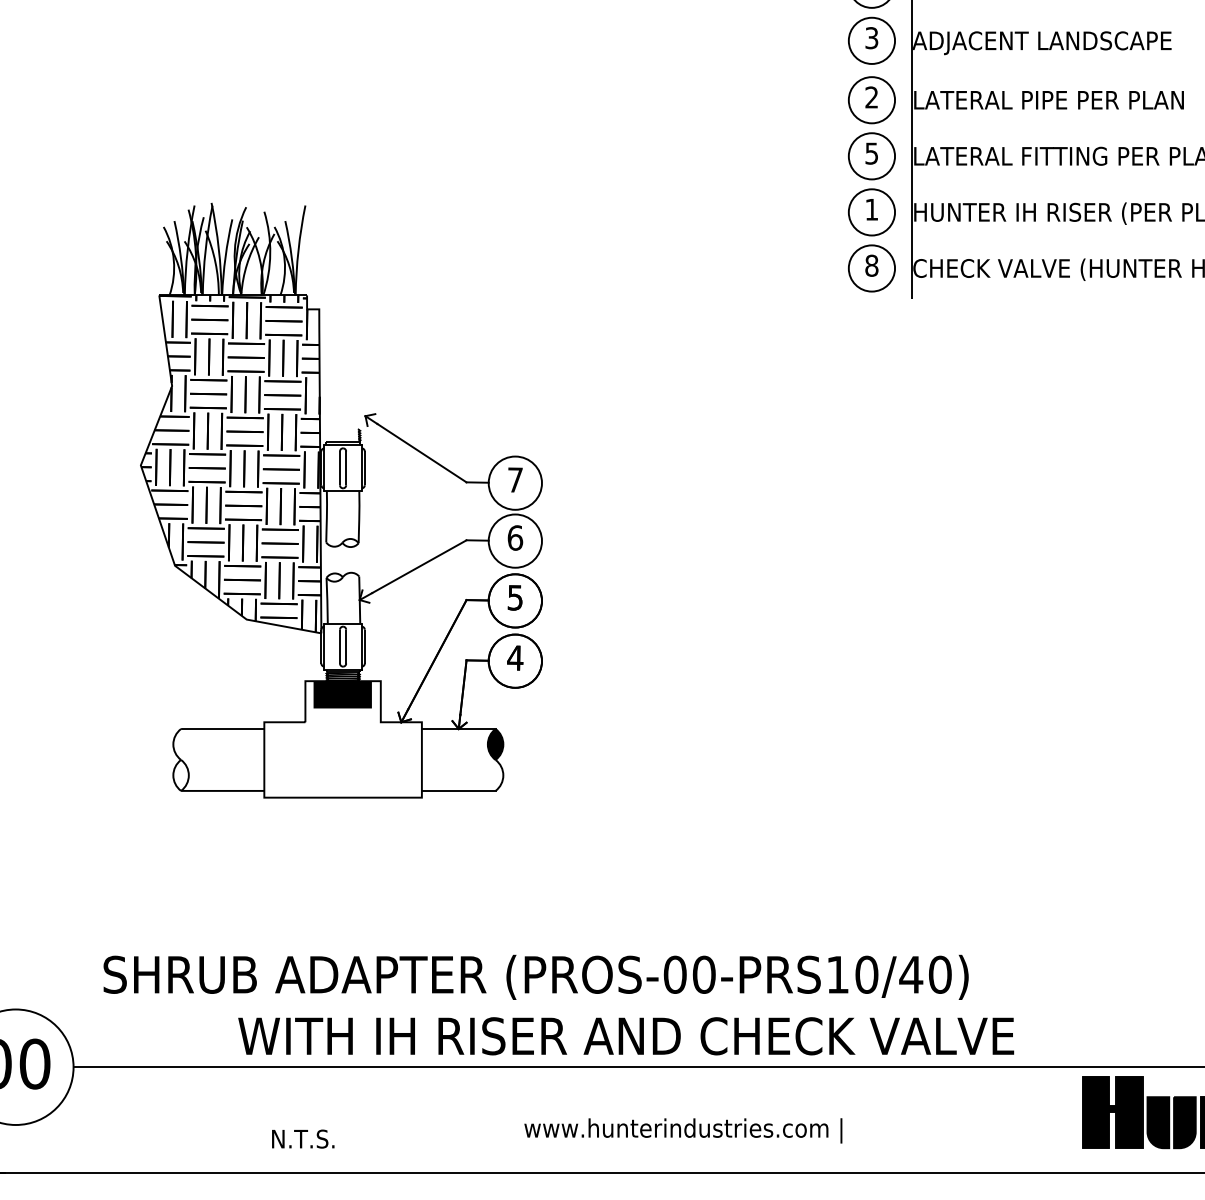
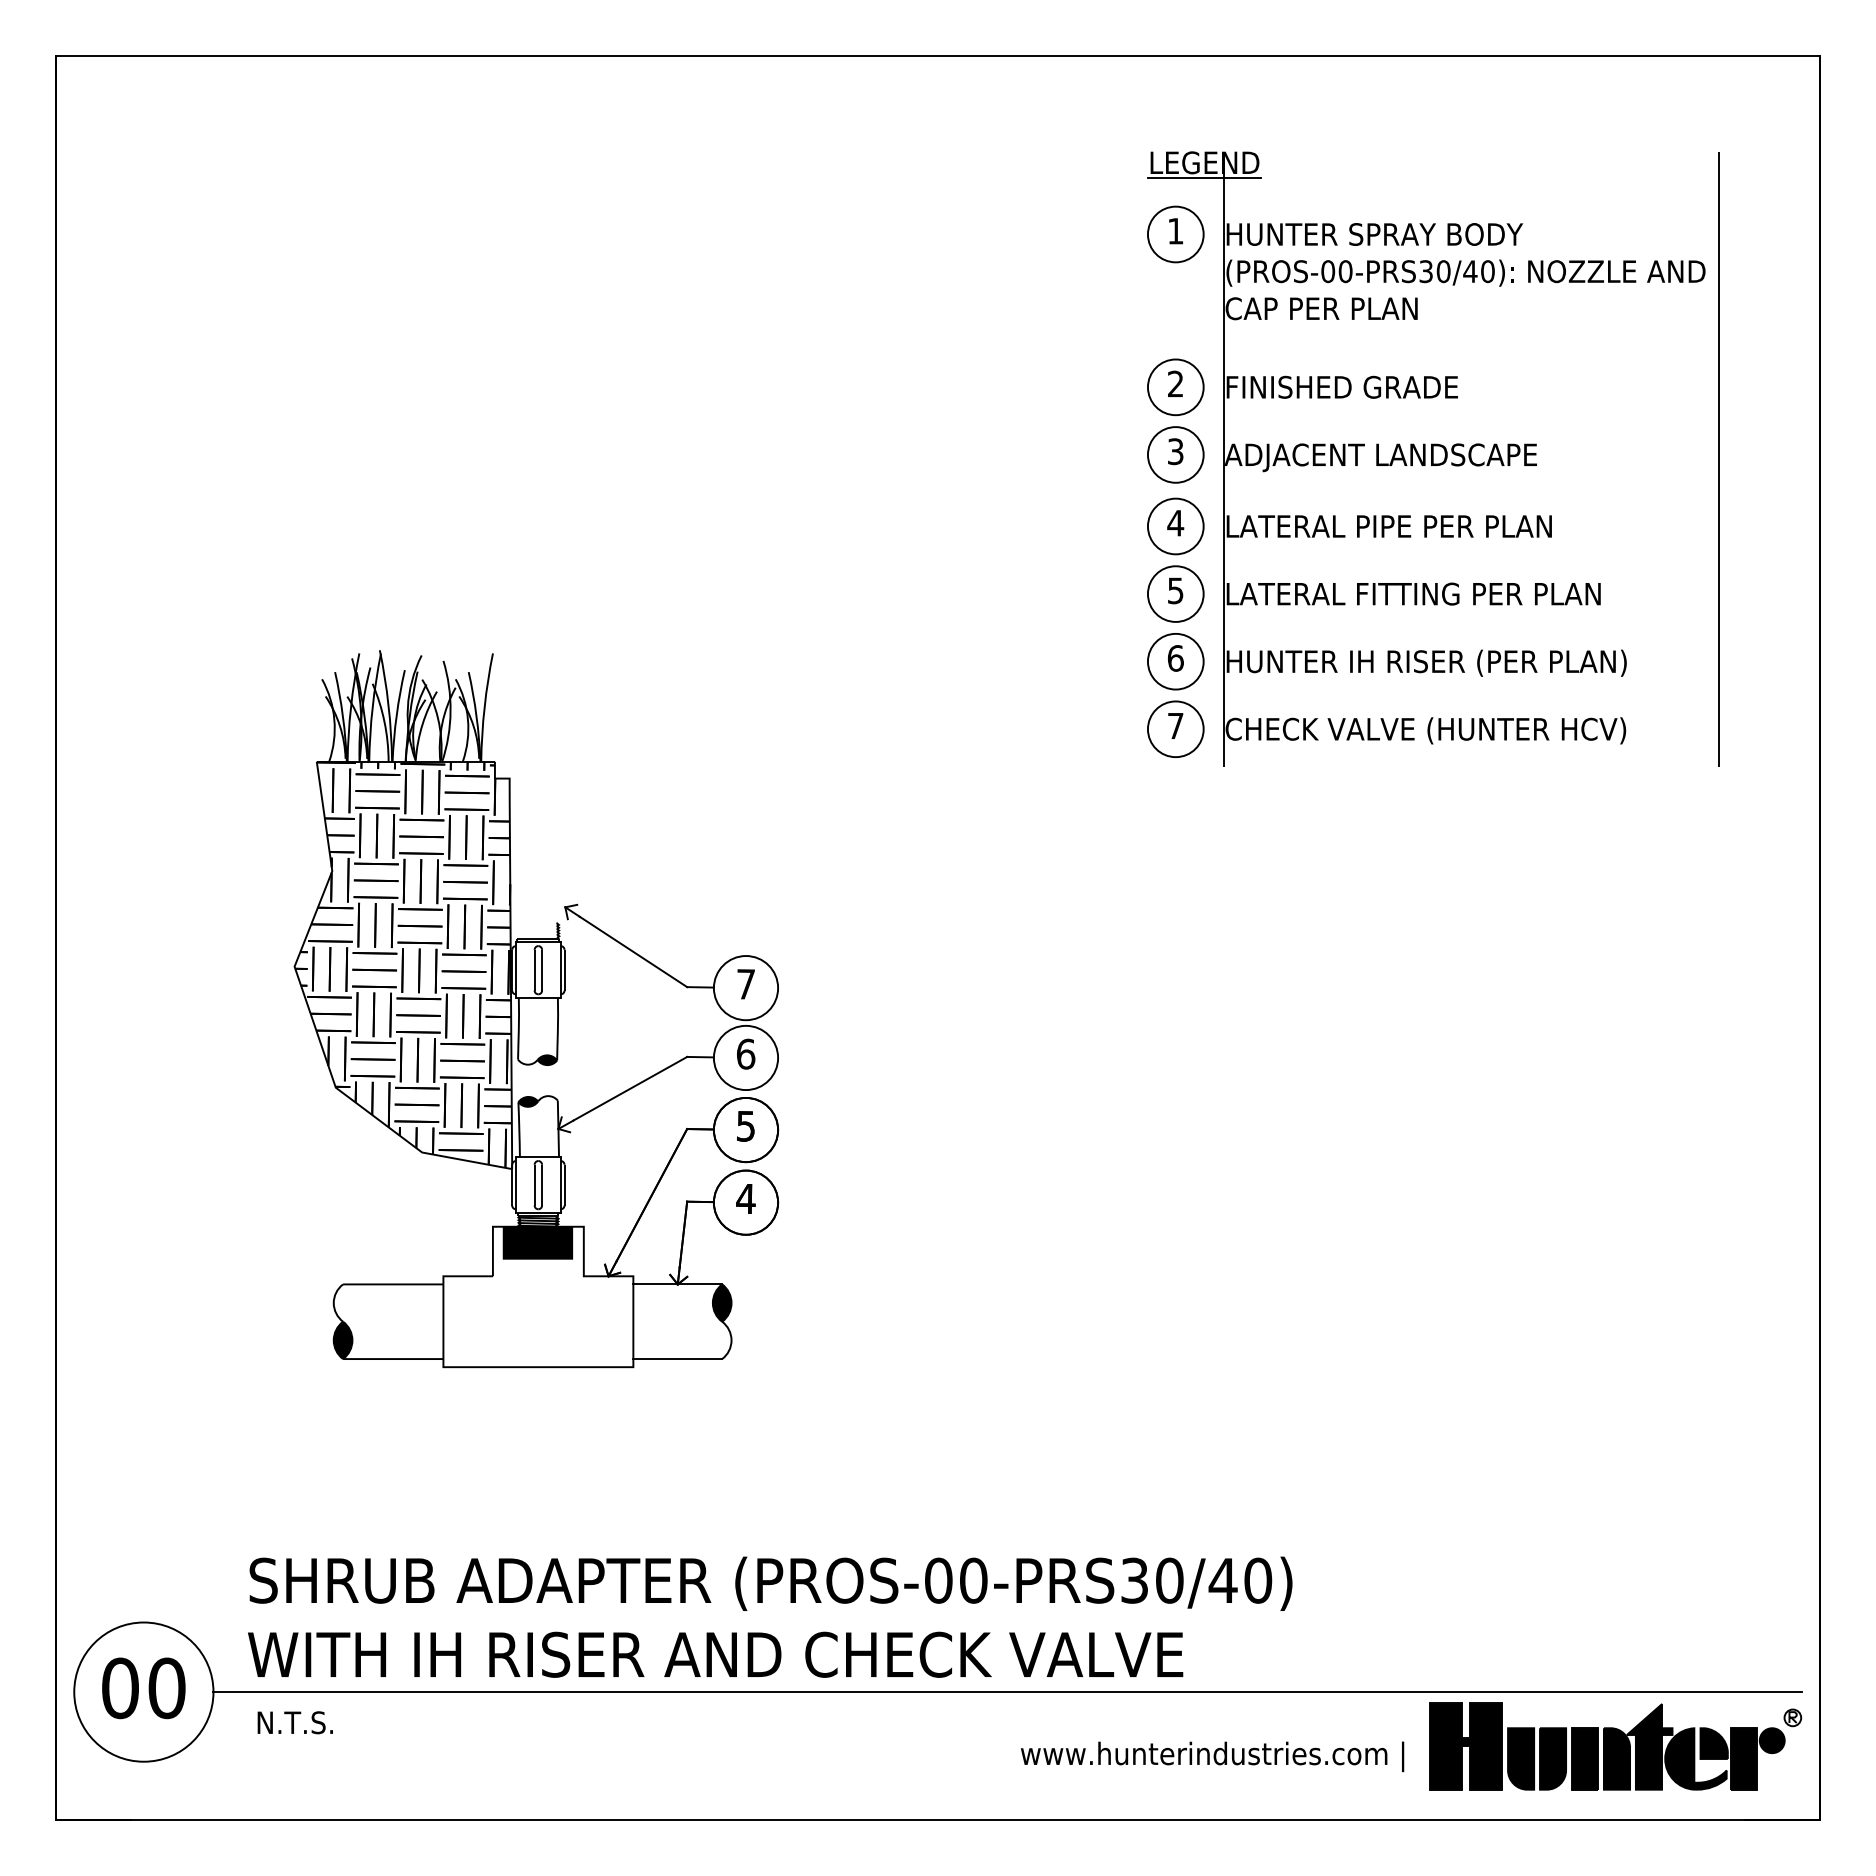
text: (871, 96) -> (1175, 522), 2 -> 4
text: (871, 209) -> (1175, 658), 1 -> 6
text: (871, 265) -> (1175, 725), 8 -> 7
fill: (350, 543) -> (547, 1060), added
fill: (334, 577) -> (528, 1101), added
fill: (180, 775) -> (342, 1340), added
text: (837, 974) -> (1134, 1580), (PROS-00-PRS10/40) -> (PROS-00-PRS30/40)
text: (626, 1036) -> (715, 1654), moved
text: (683, 1130) -> (1212, 1756), moved
text: (302, 1138) -> (294, 1722), moved

